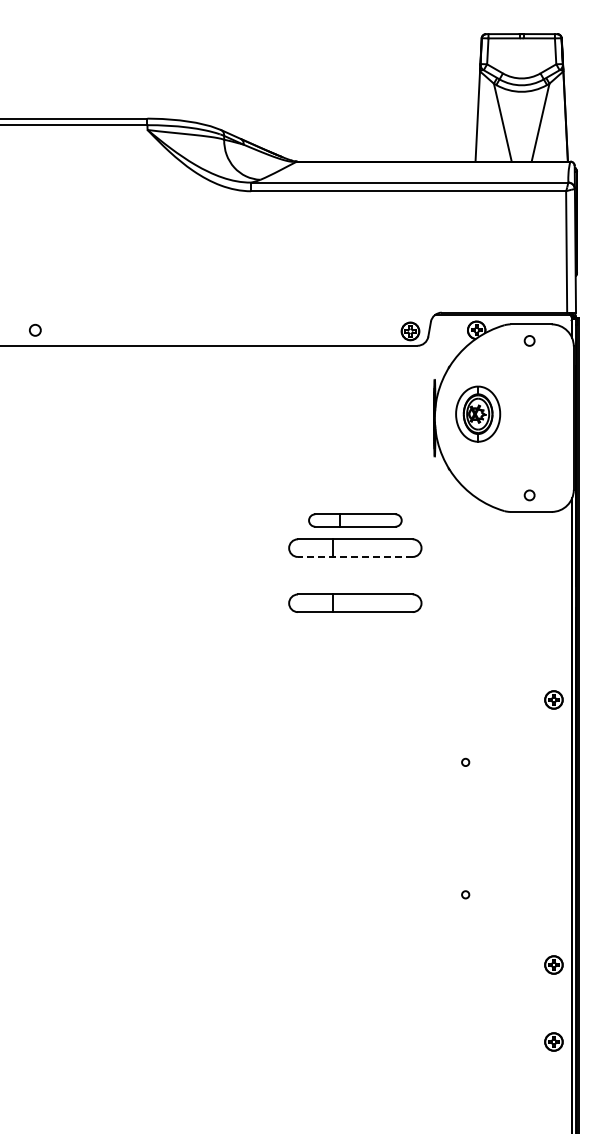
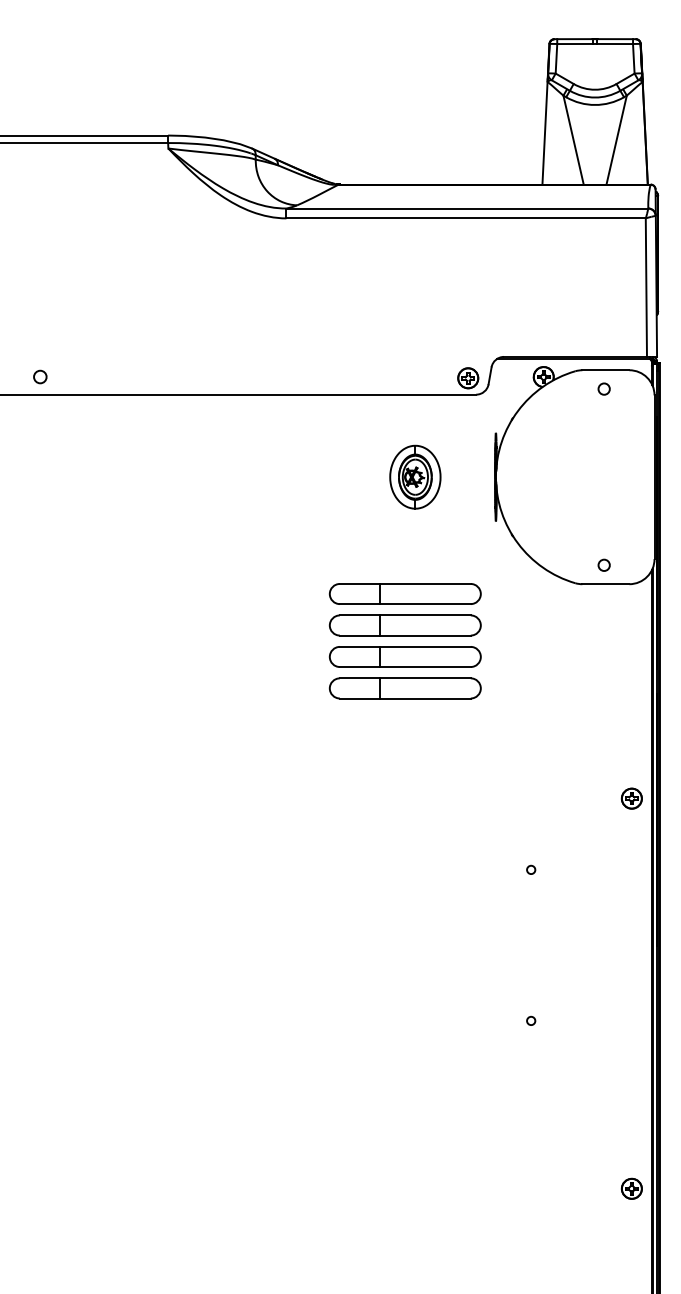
part: (478, 413) -> (415, 476), moved
part: (355, 520) -> (405, 593), size x1.43
line: (354, 556) -> (404, 635), dashed -> solid
part: (355, 575) -> (405, 656), added
part: (553, 964) -> (631, 1100), removed

